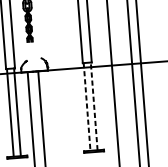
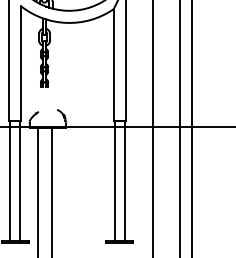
line: (86, 106) -> (114, 180), dashed -> solid
line: (94, 106) -> (124, 180), dashed -> solid

